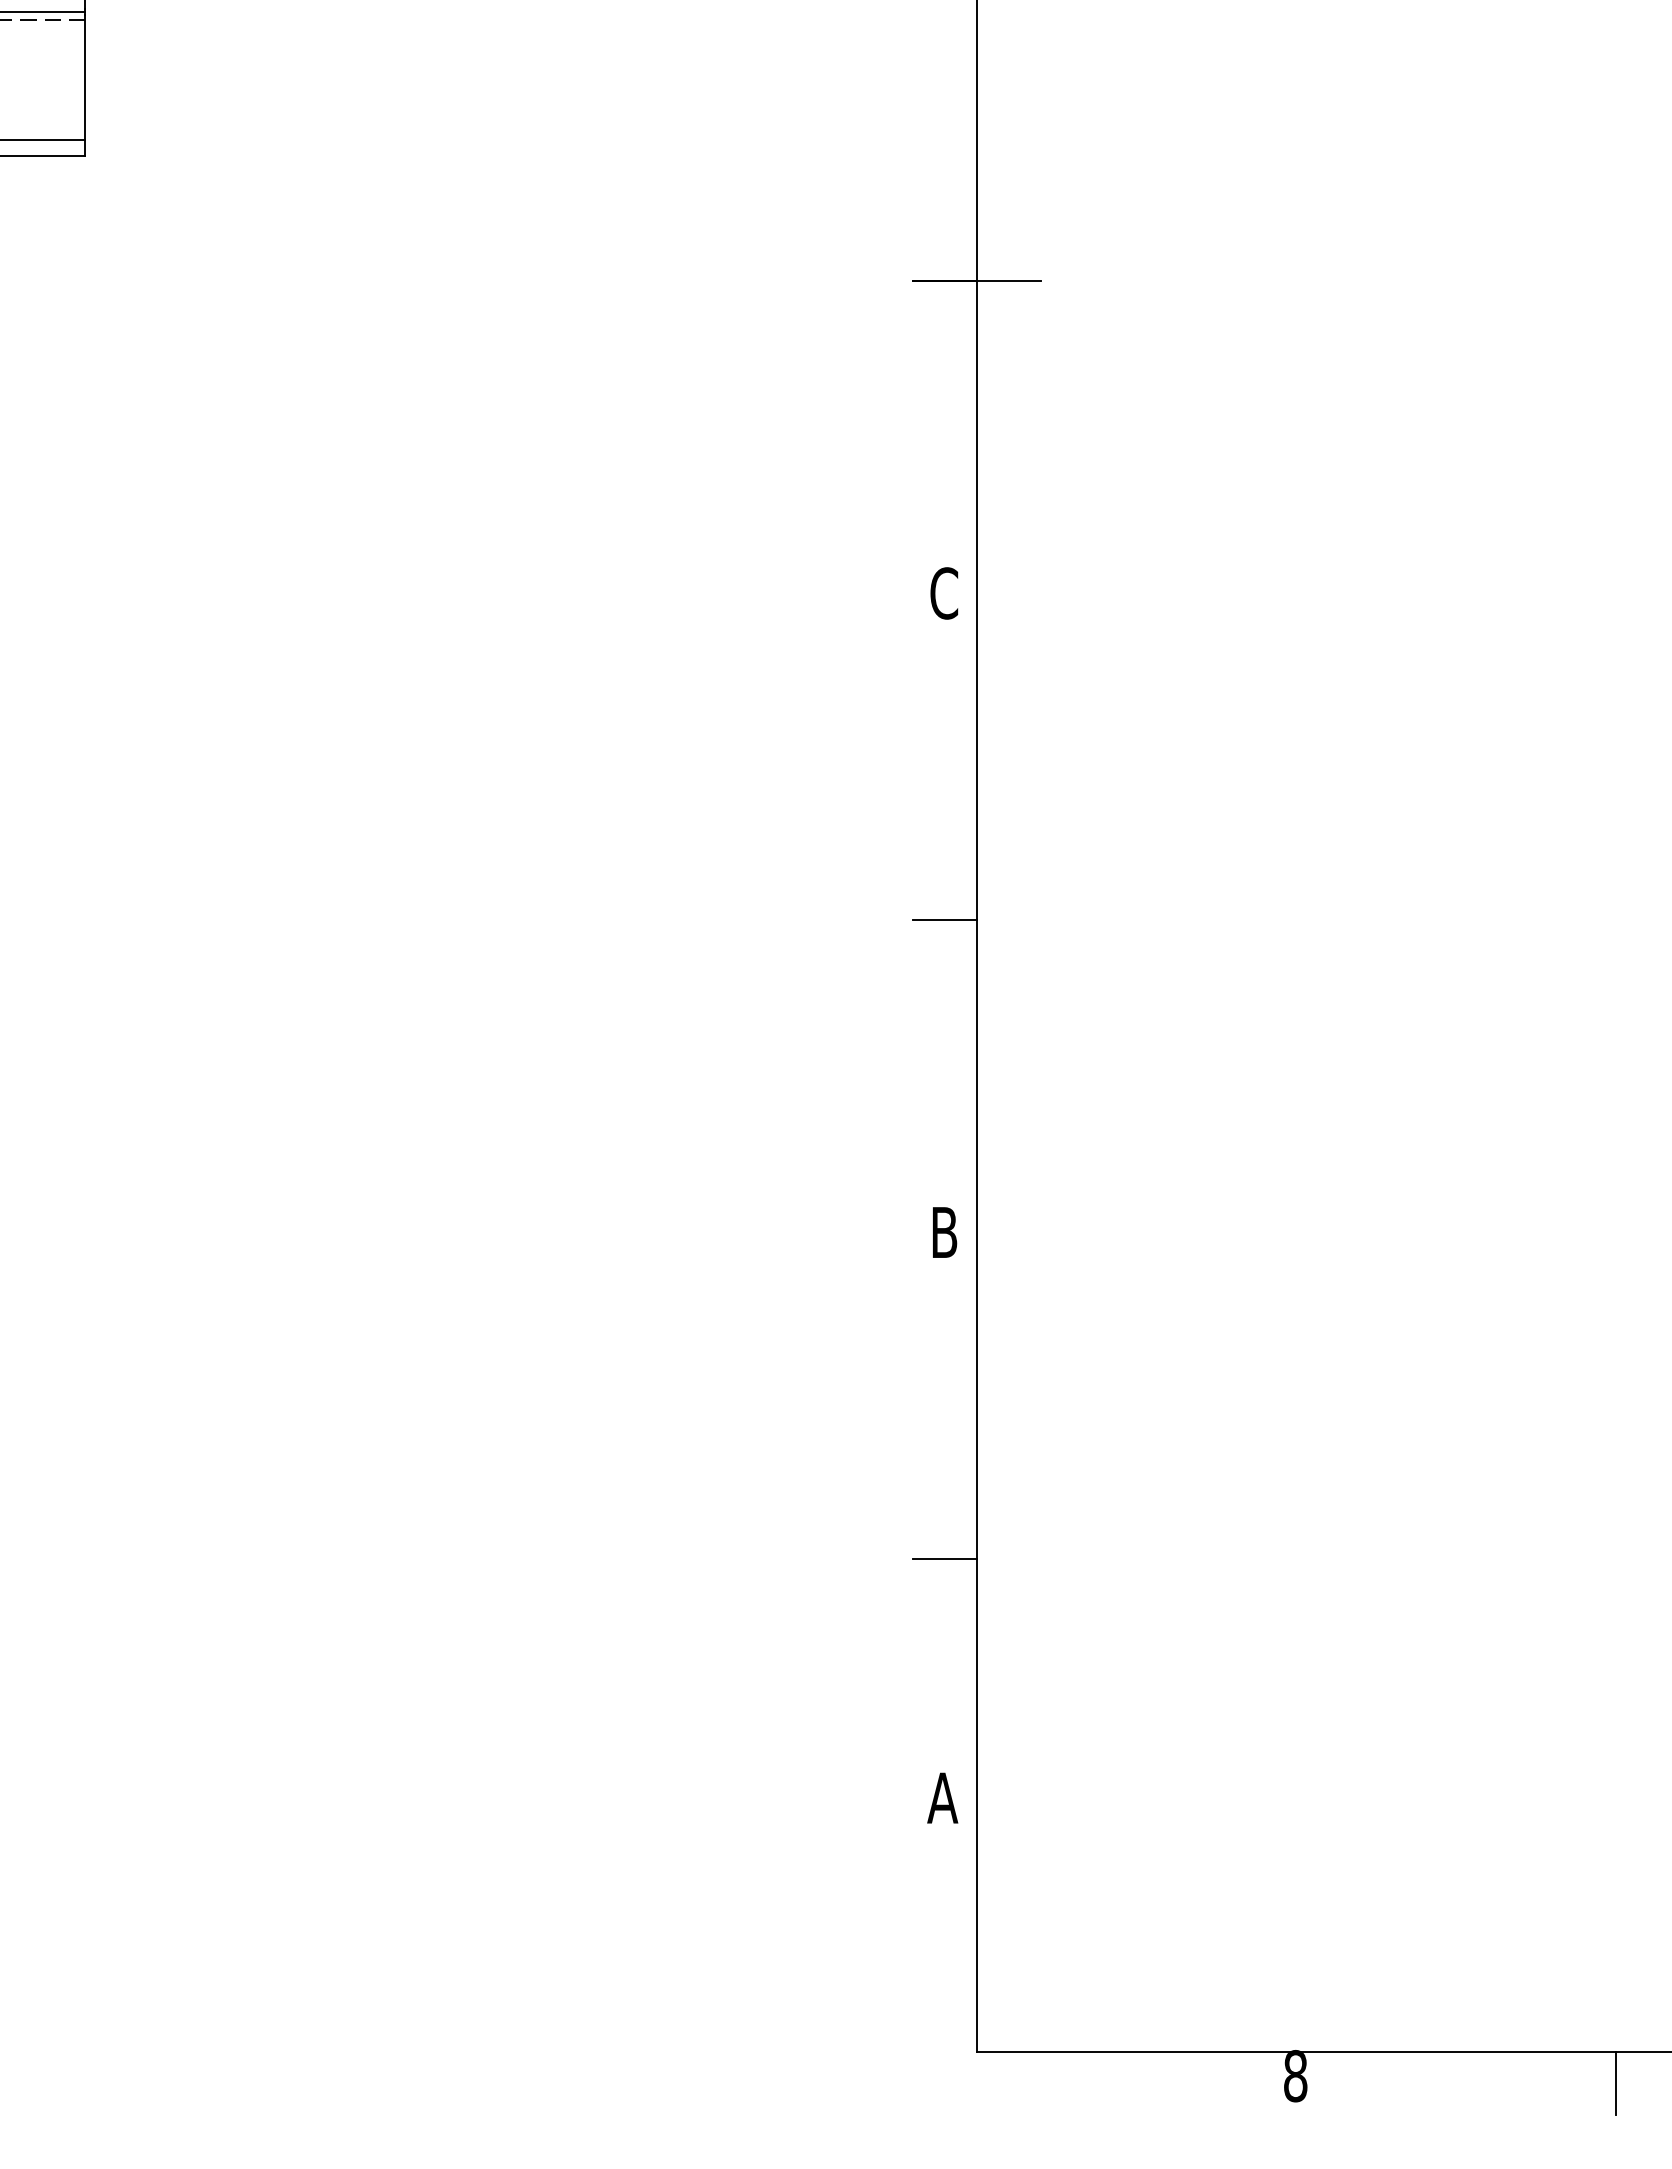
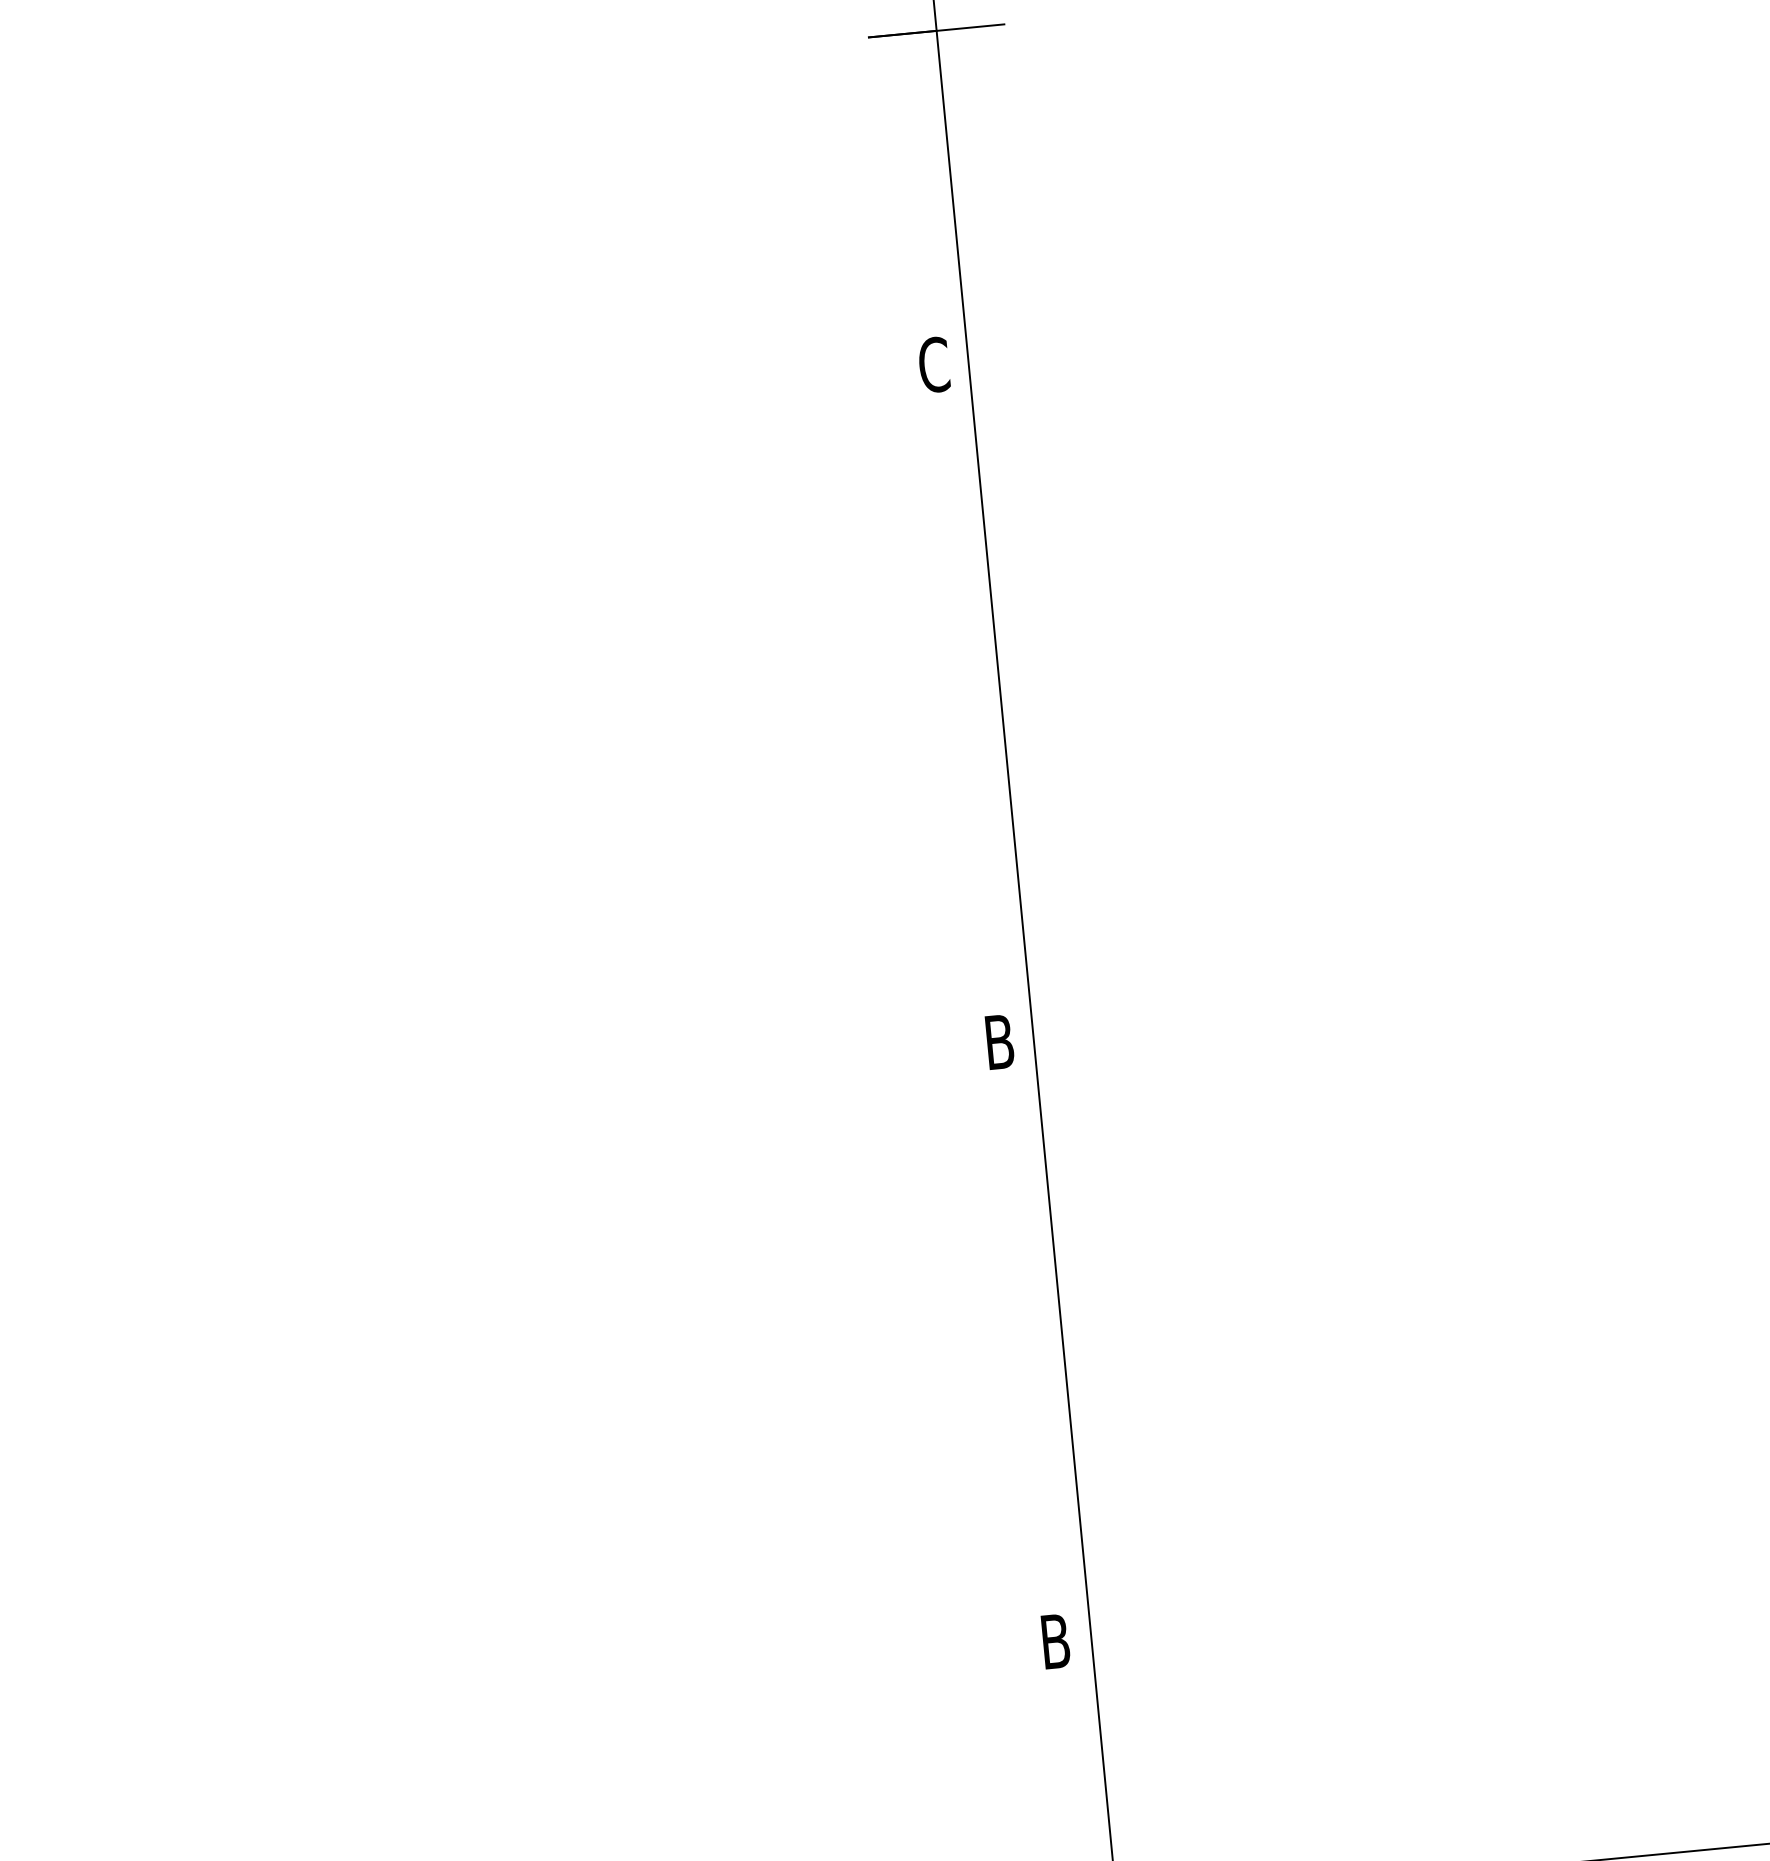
line: (944, 920) -> (967, 711), removed
line: (944, 1559) -> (1032, 1388), removed
text: (942, 1797) -> (1055, 1640), A -> B

